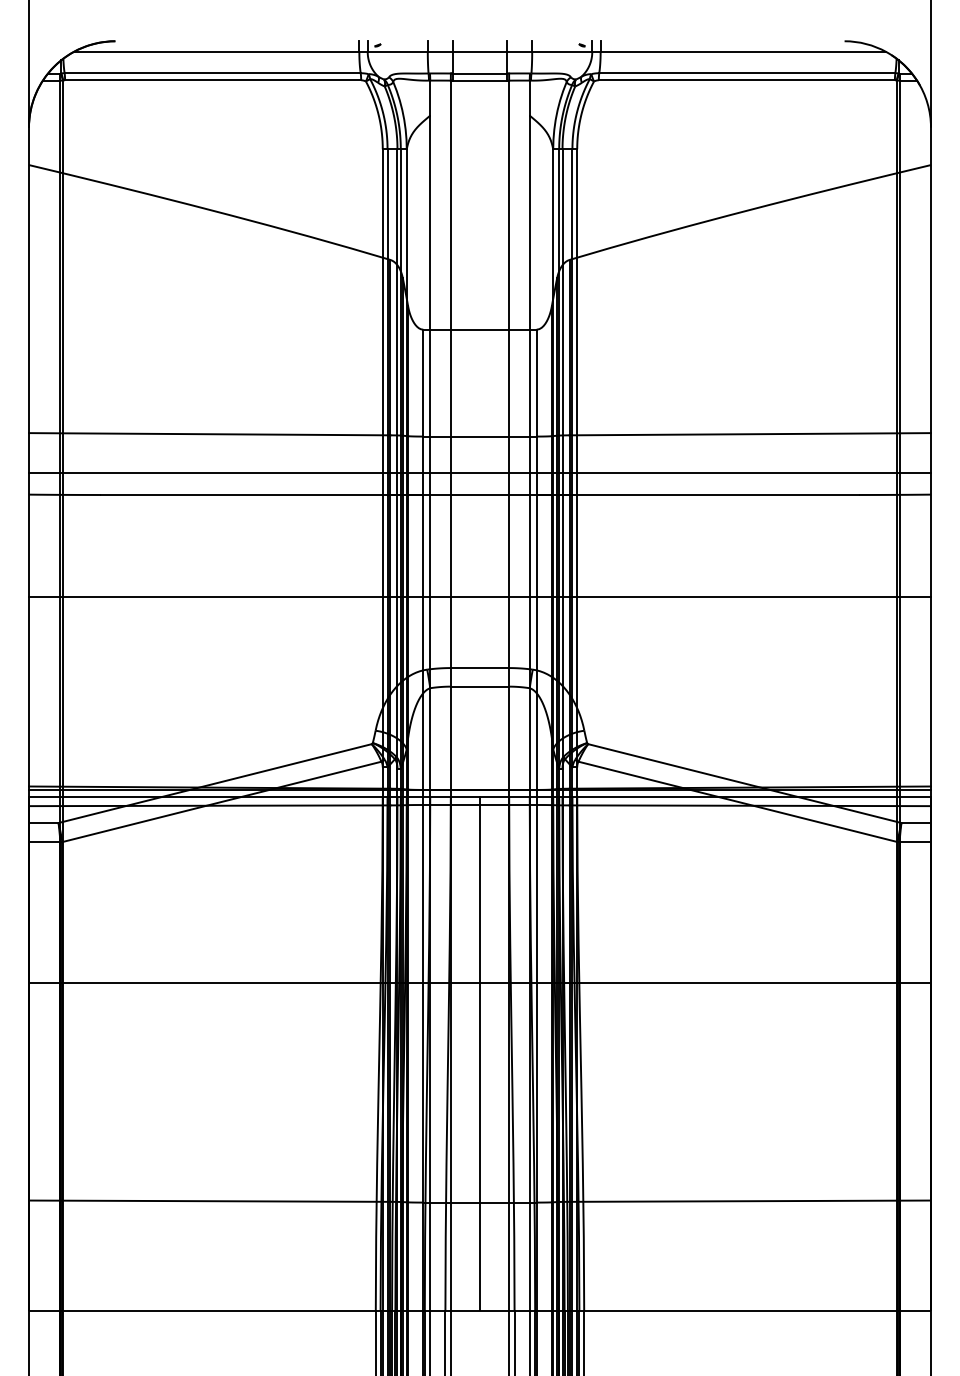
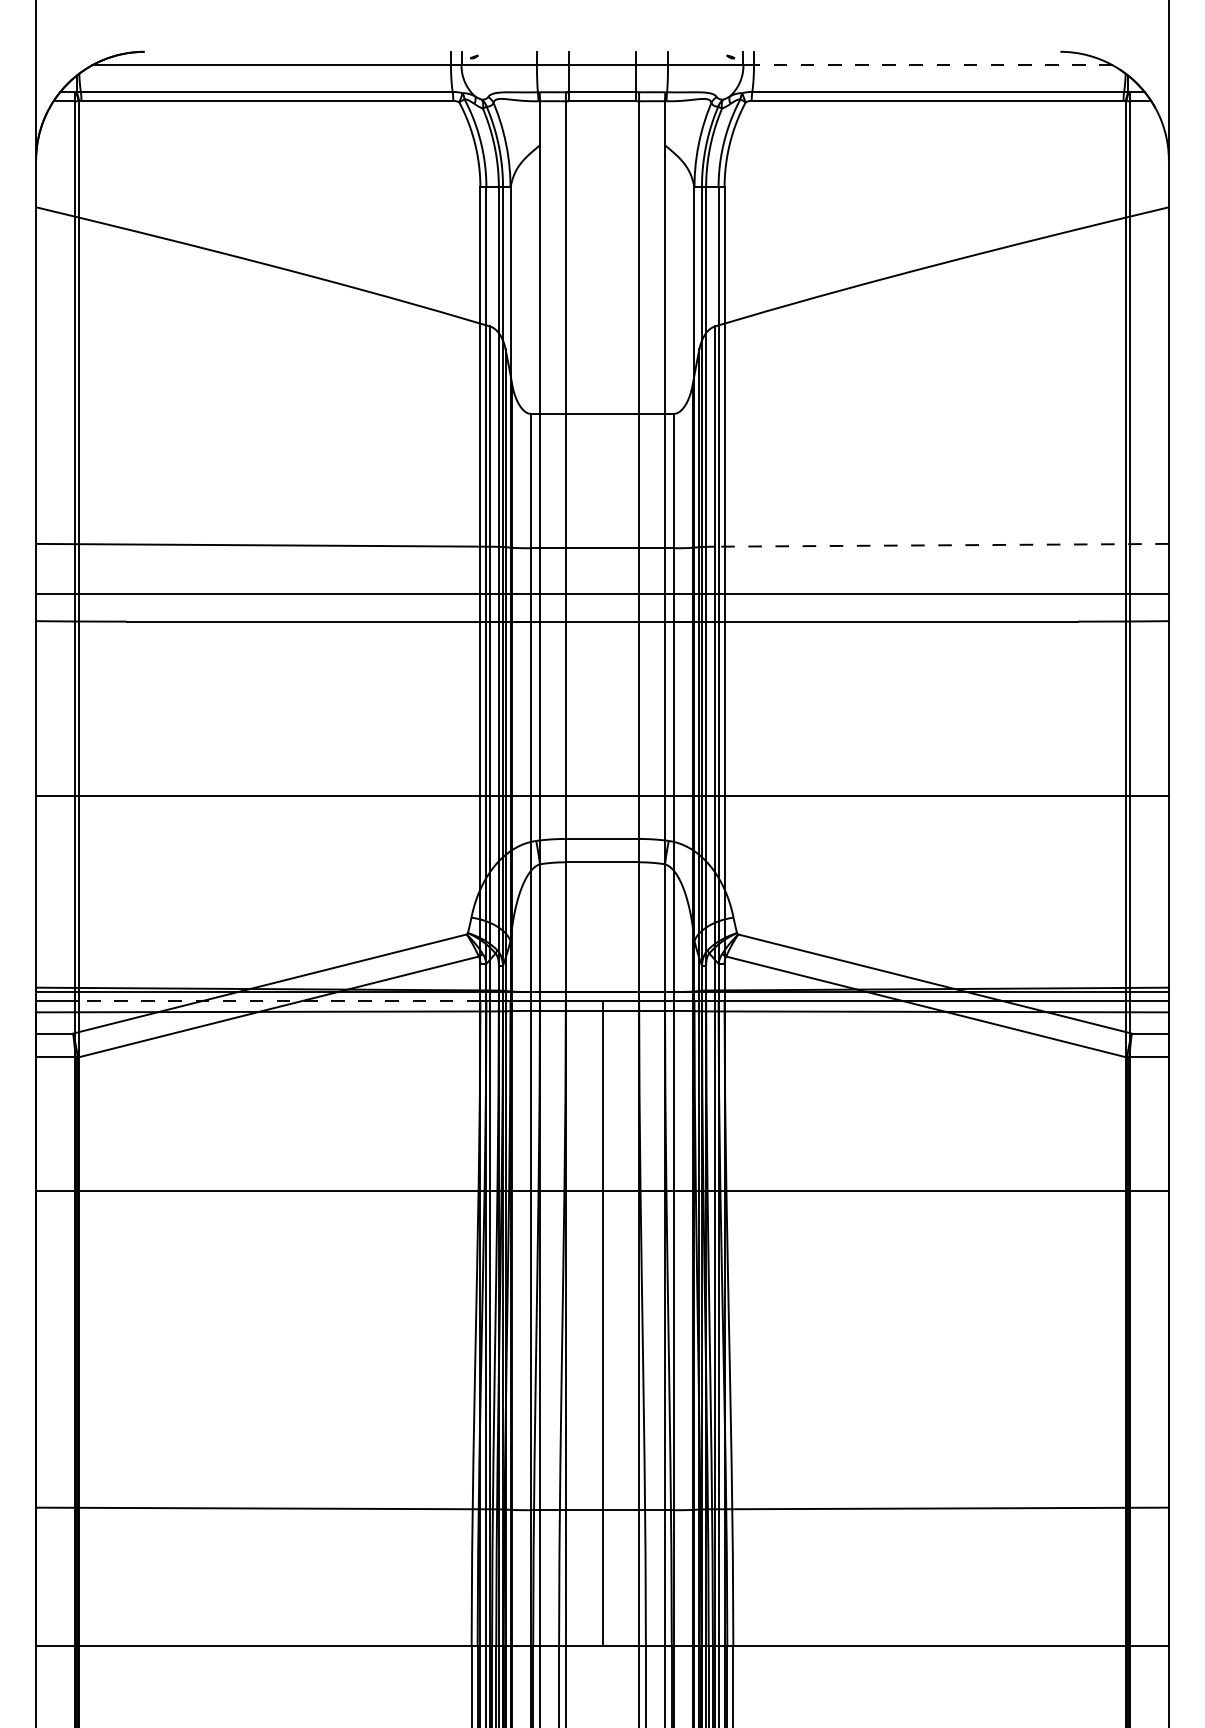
line: (742, 52) -> (932, 65), solid -> dashed
line: (749, 434) -> (941, 545), solid -> dashed
line: (480, 597) -> (602, 796), moved
line: (222, 797) -> (279, 1001), solid -> dashed
line: (480, 983) -> (602, 1191), moved

